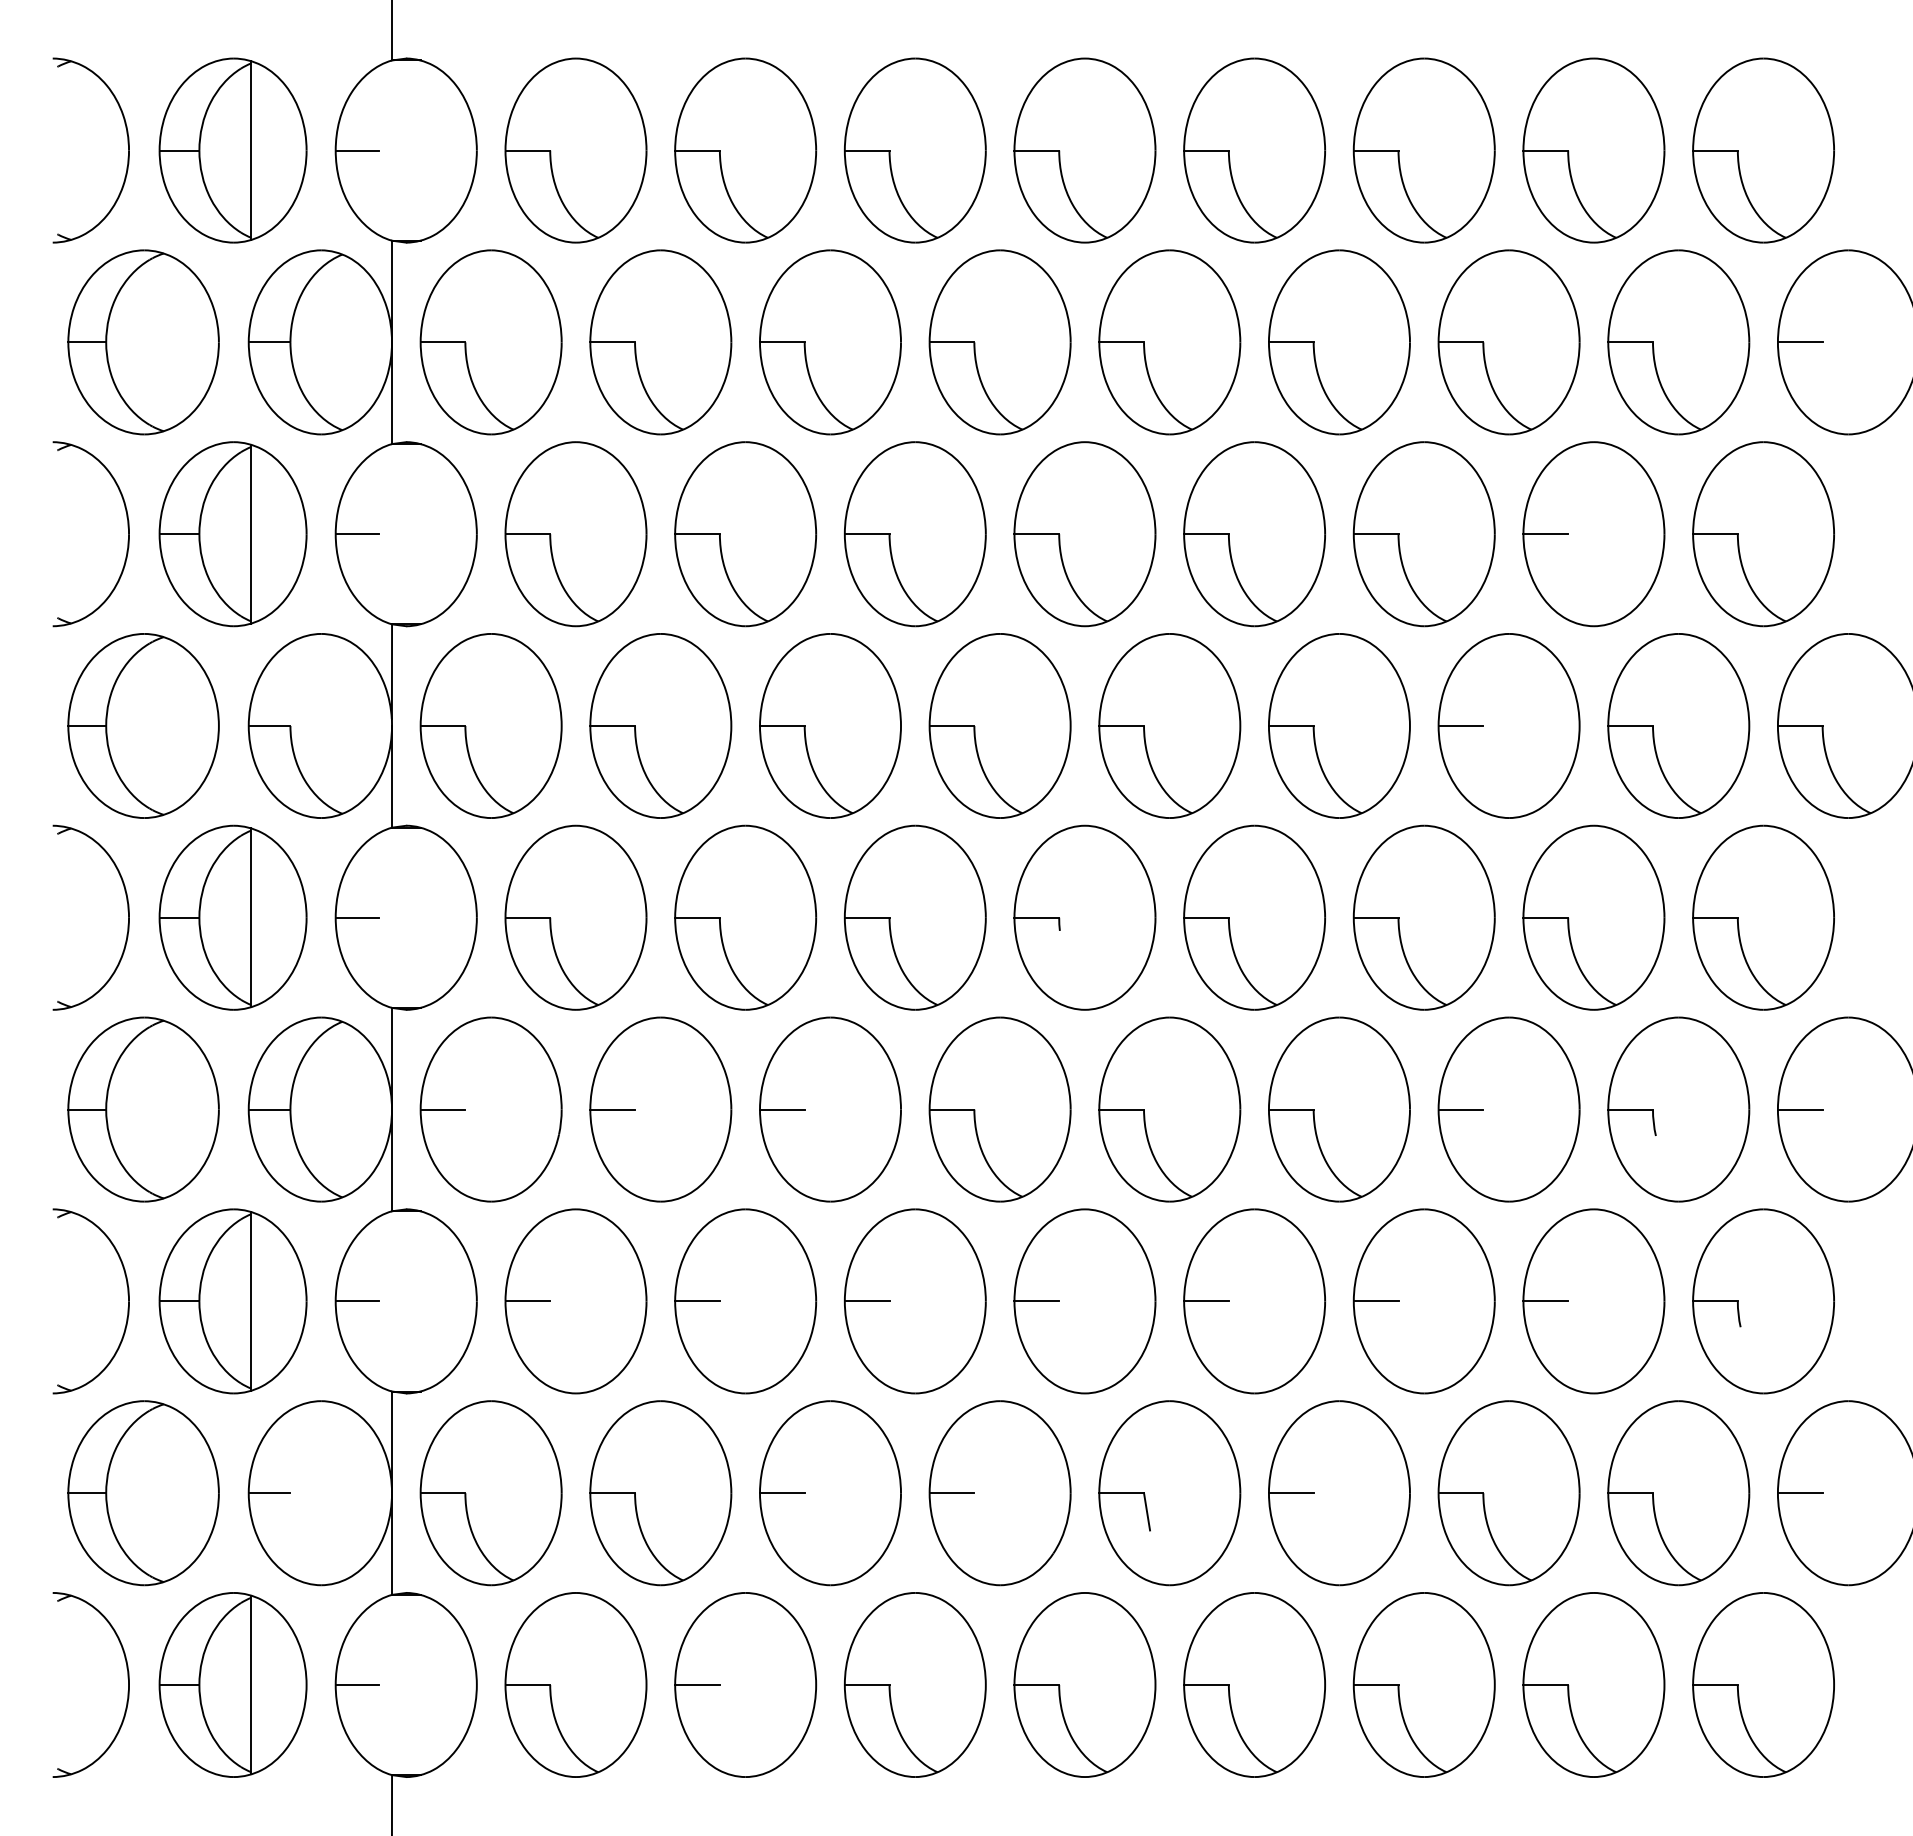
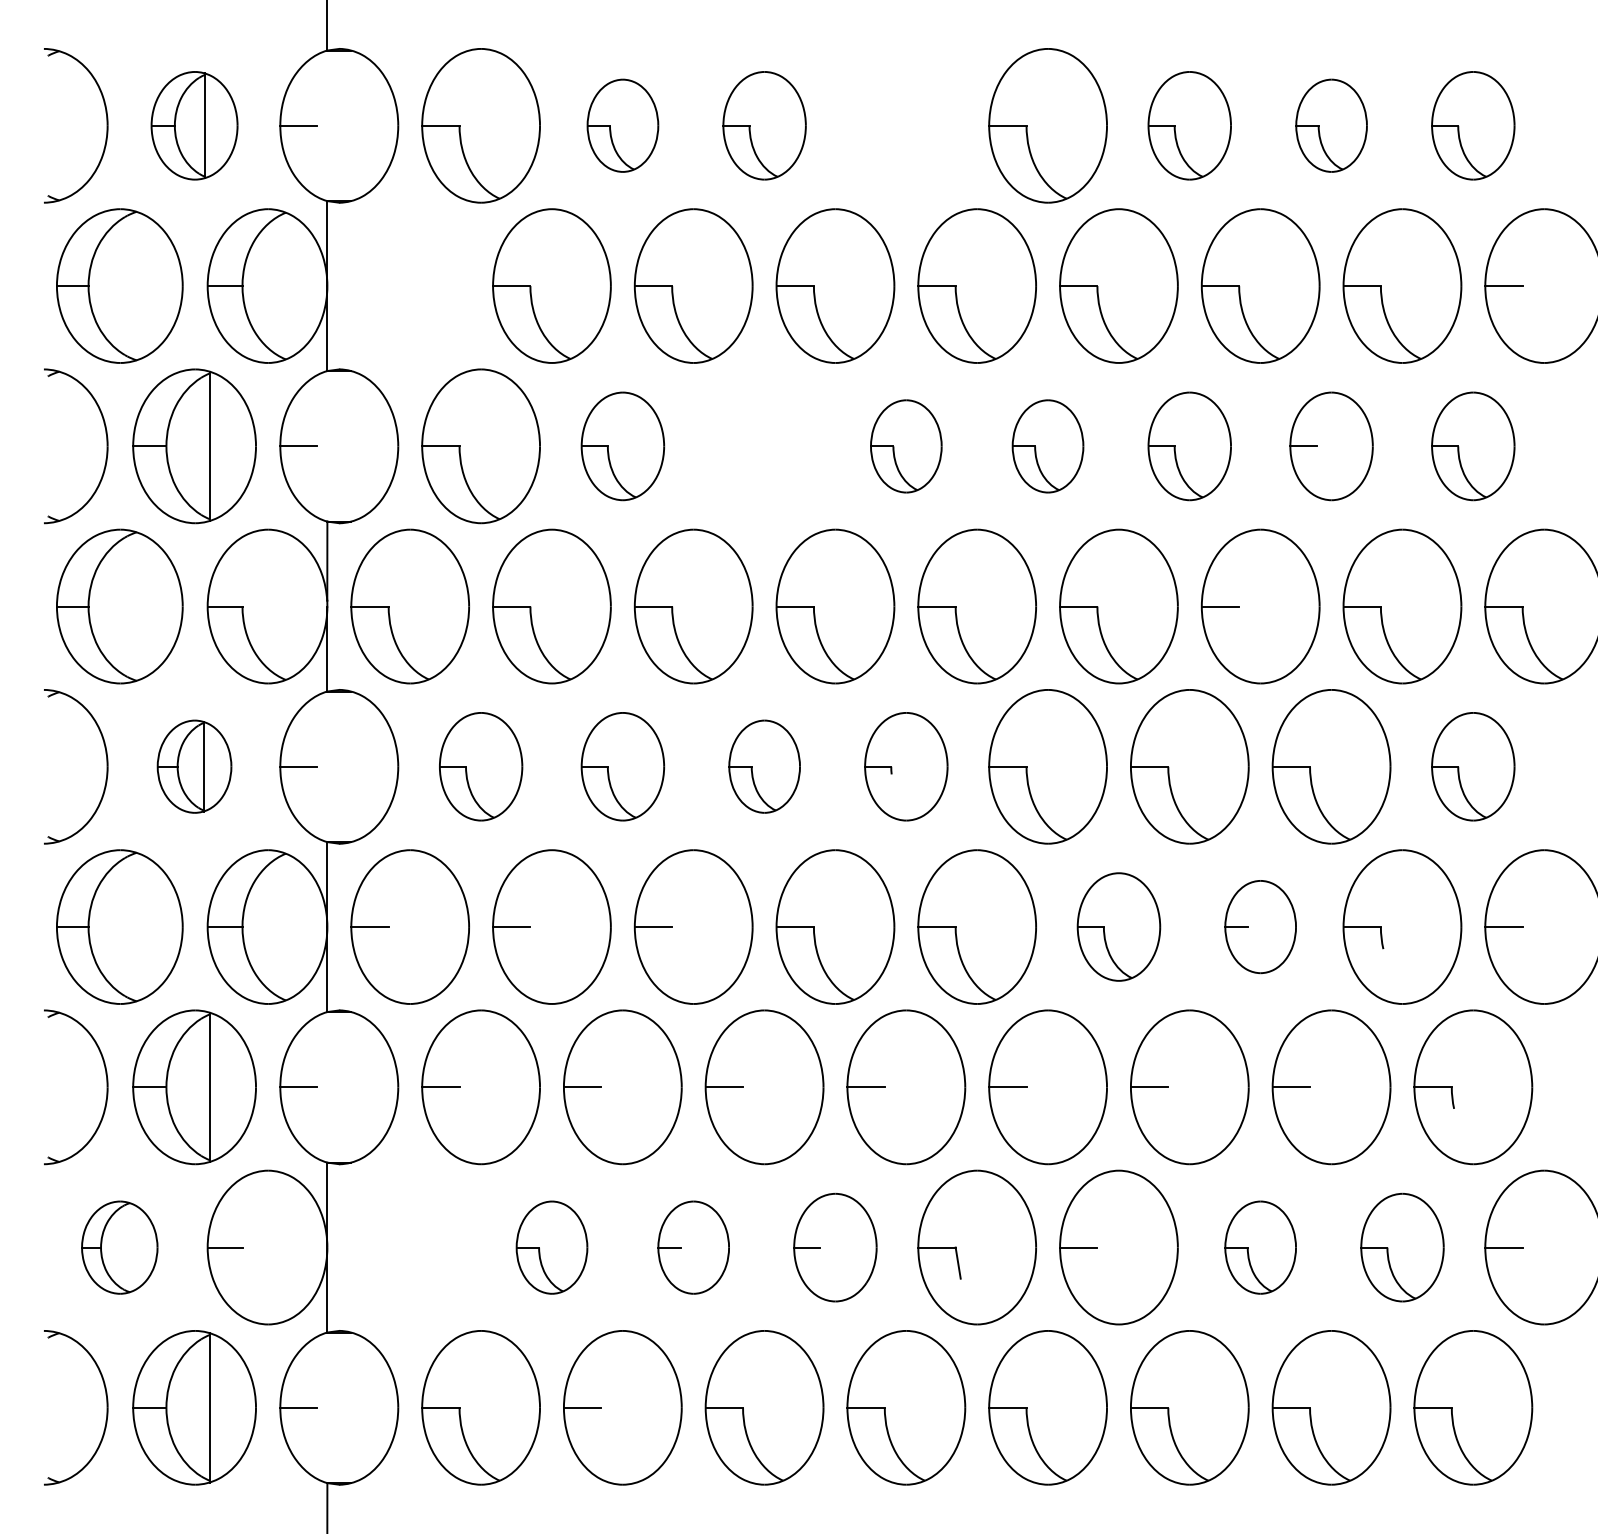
part: (232, 150) -> (194, 125), size x0.7
part: (745, 150) -> (622, 125), size x0.6
part: (915, 150) -> (764, 125), size x0.7
part: (1084, 150) -> (905, 125), removed
part: (1423, 150) -> (1189, 125), size x0.7
part: (1593, 150) -> (1331, 125), size x0.6
part: (1763, 150) -> (1473, 125), size x0.7
part: (490, 342) -> (409, 286), removed
part: (745, 534) -> (622, 446), size x0.7
part: (915, 534) -> (764, 446), removed
part: (1084, 534) -> (905, 446), size x0.6
part: (1254, 534) -> (1047, 446), size x0.6
part: (1423, 534) -> (1189, 446), size x0.7
part: (1593, 534) -> (1331, 446), size x0.7
part: (1763, 534) -> (1473, 446), size x0.7
part: (232, 917) -> (194, 766), size x0.6
part: (575, 917) -> (480, 766), size x0.7
part: (745, 917) -> (622, 766), size x0.7
part: (915, 917) -> (764, 766), size x0.6
part: (1084, 917) -> (905, 766), size x0.7
part: (1763, 917) -> (1473, 766), size x0.7
part: (1339, 1109) -> (1118, 926), size x0.7
part: (1508, 1109) -> (1260, 926), size x0.6
part: (143, 1493) -> (119, 1247), size x0.6
part: (490, 1493) -> (409, 1247), removed
part: (660, 1493) -> (551, 1247), size x0.6
part: (830, 1493) -> (693, 1247), size x0.6
part: (999, 1493) -> (834, 1247), size x0.7
part: (1508, 1493) -> (1260, 1247), size x0.6
part: (1678, 1493) -> (1402, 1247), size x0.7

